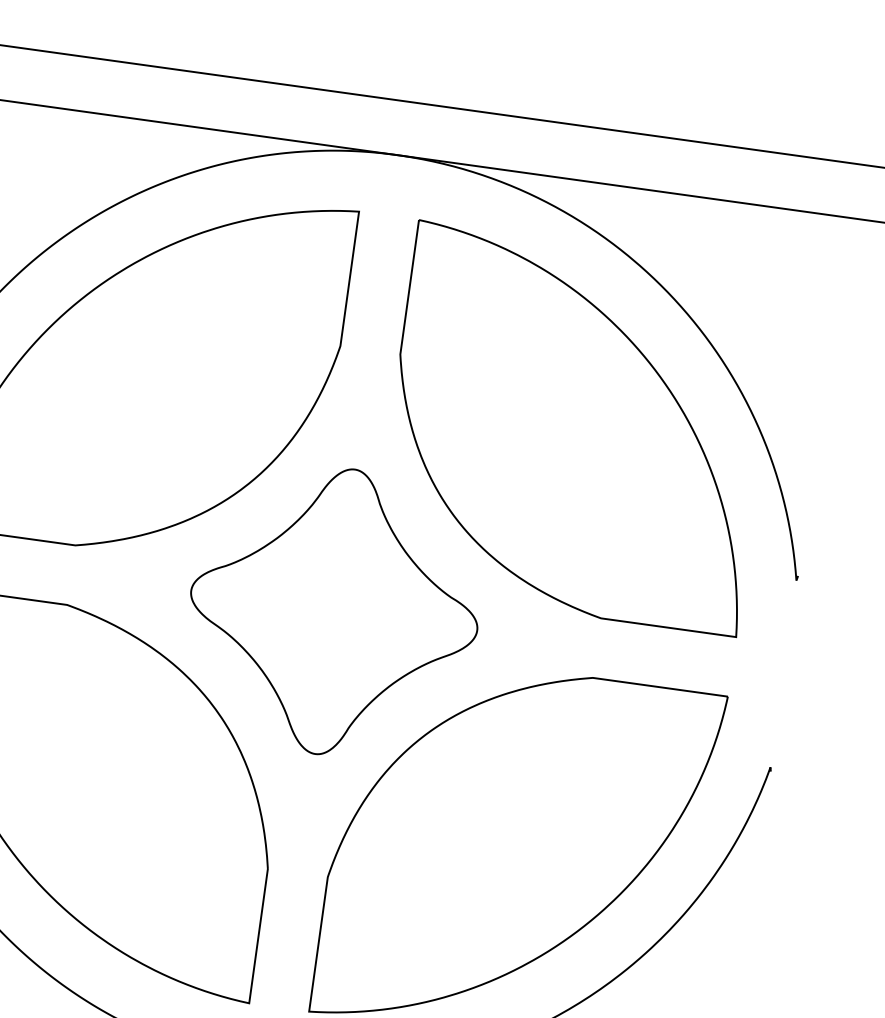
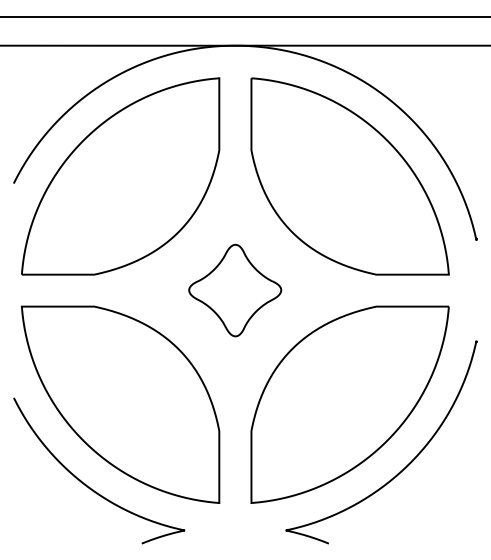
part: (332, 611) -> (234, 290), size x0.6

